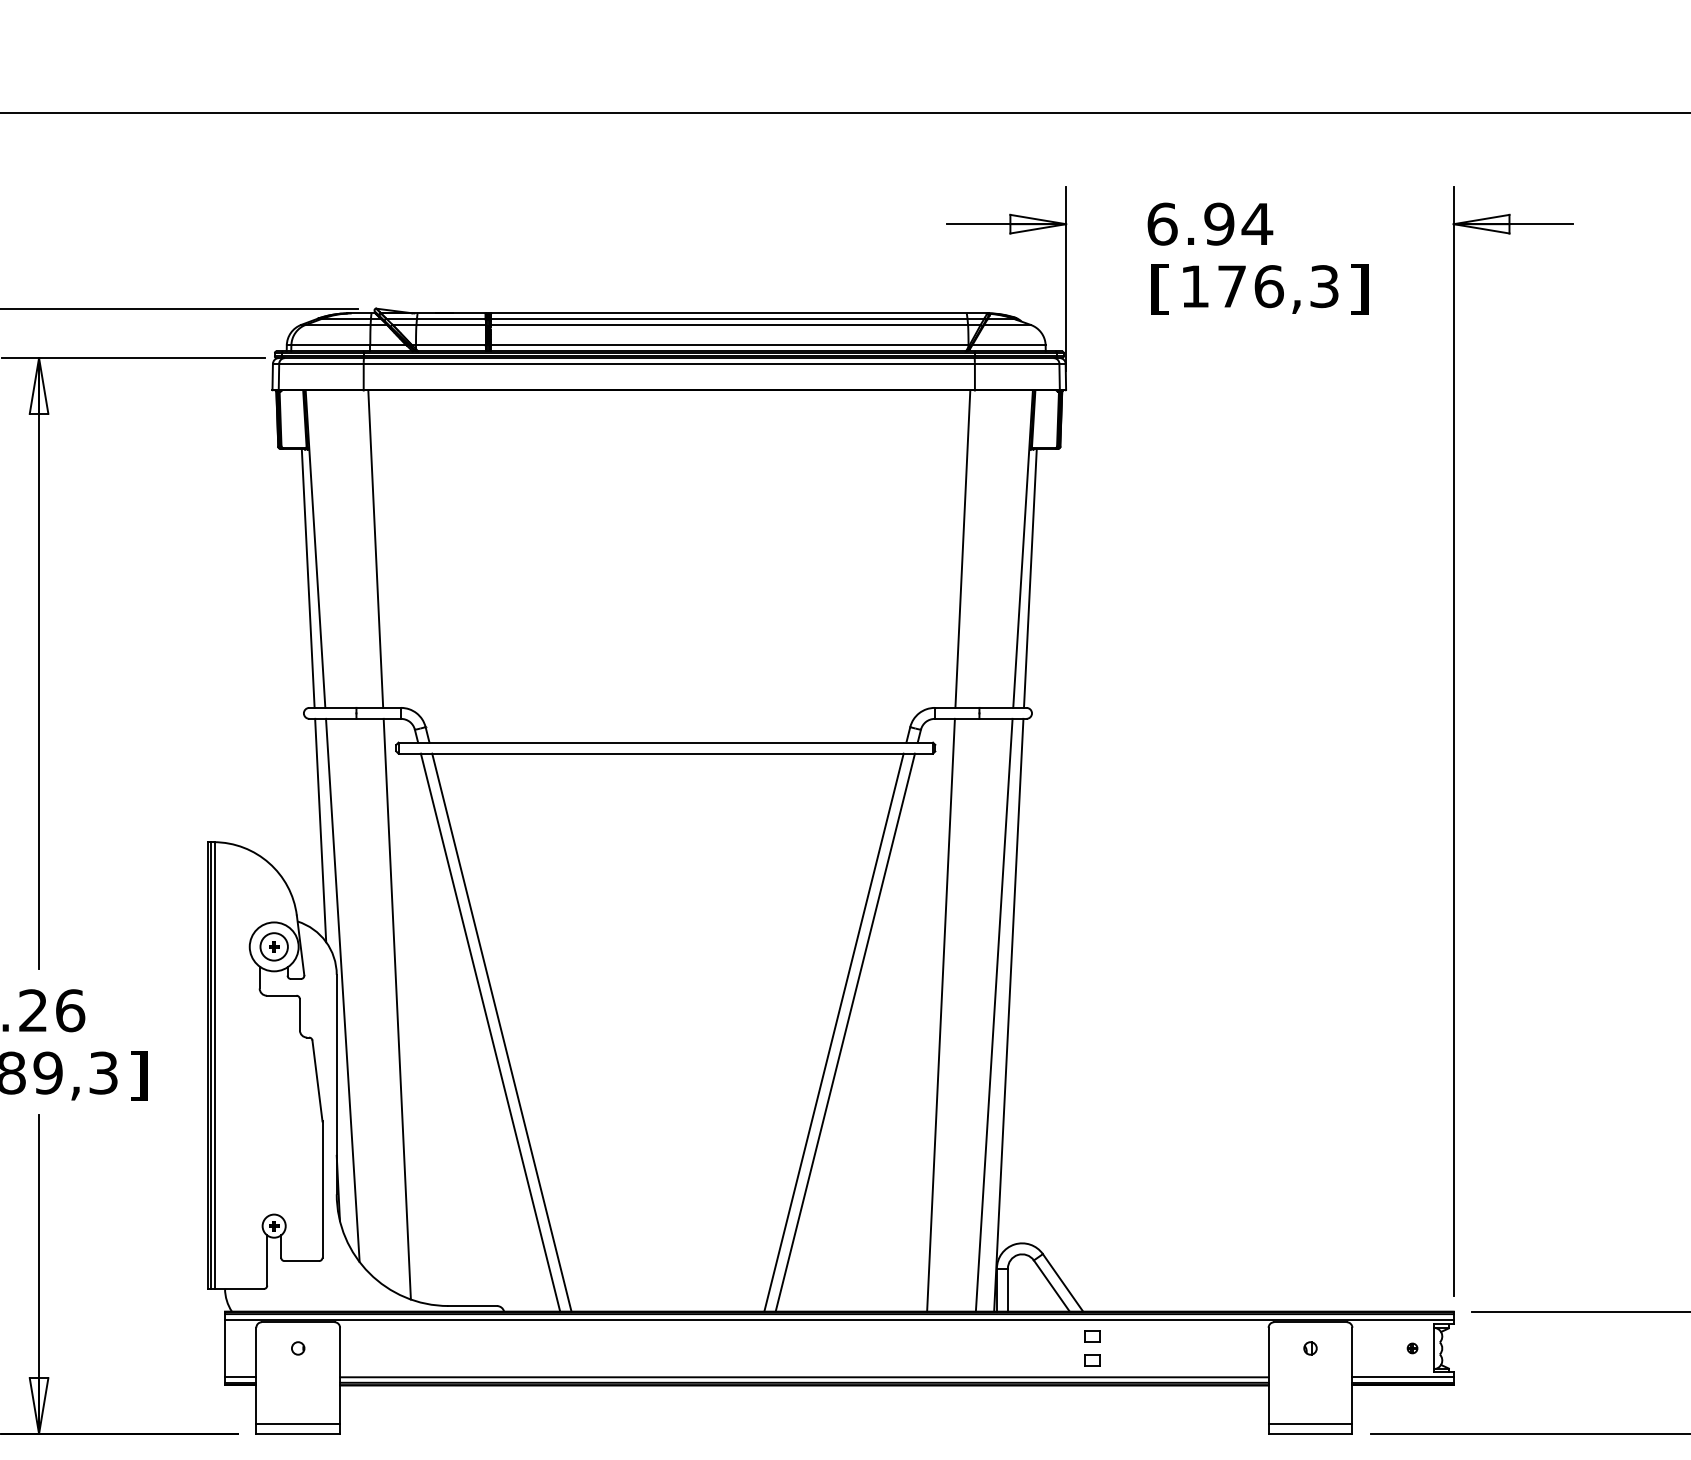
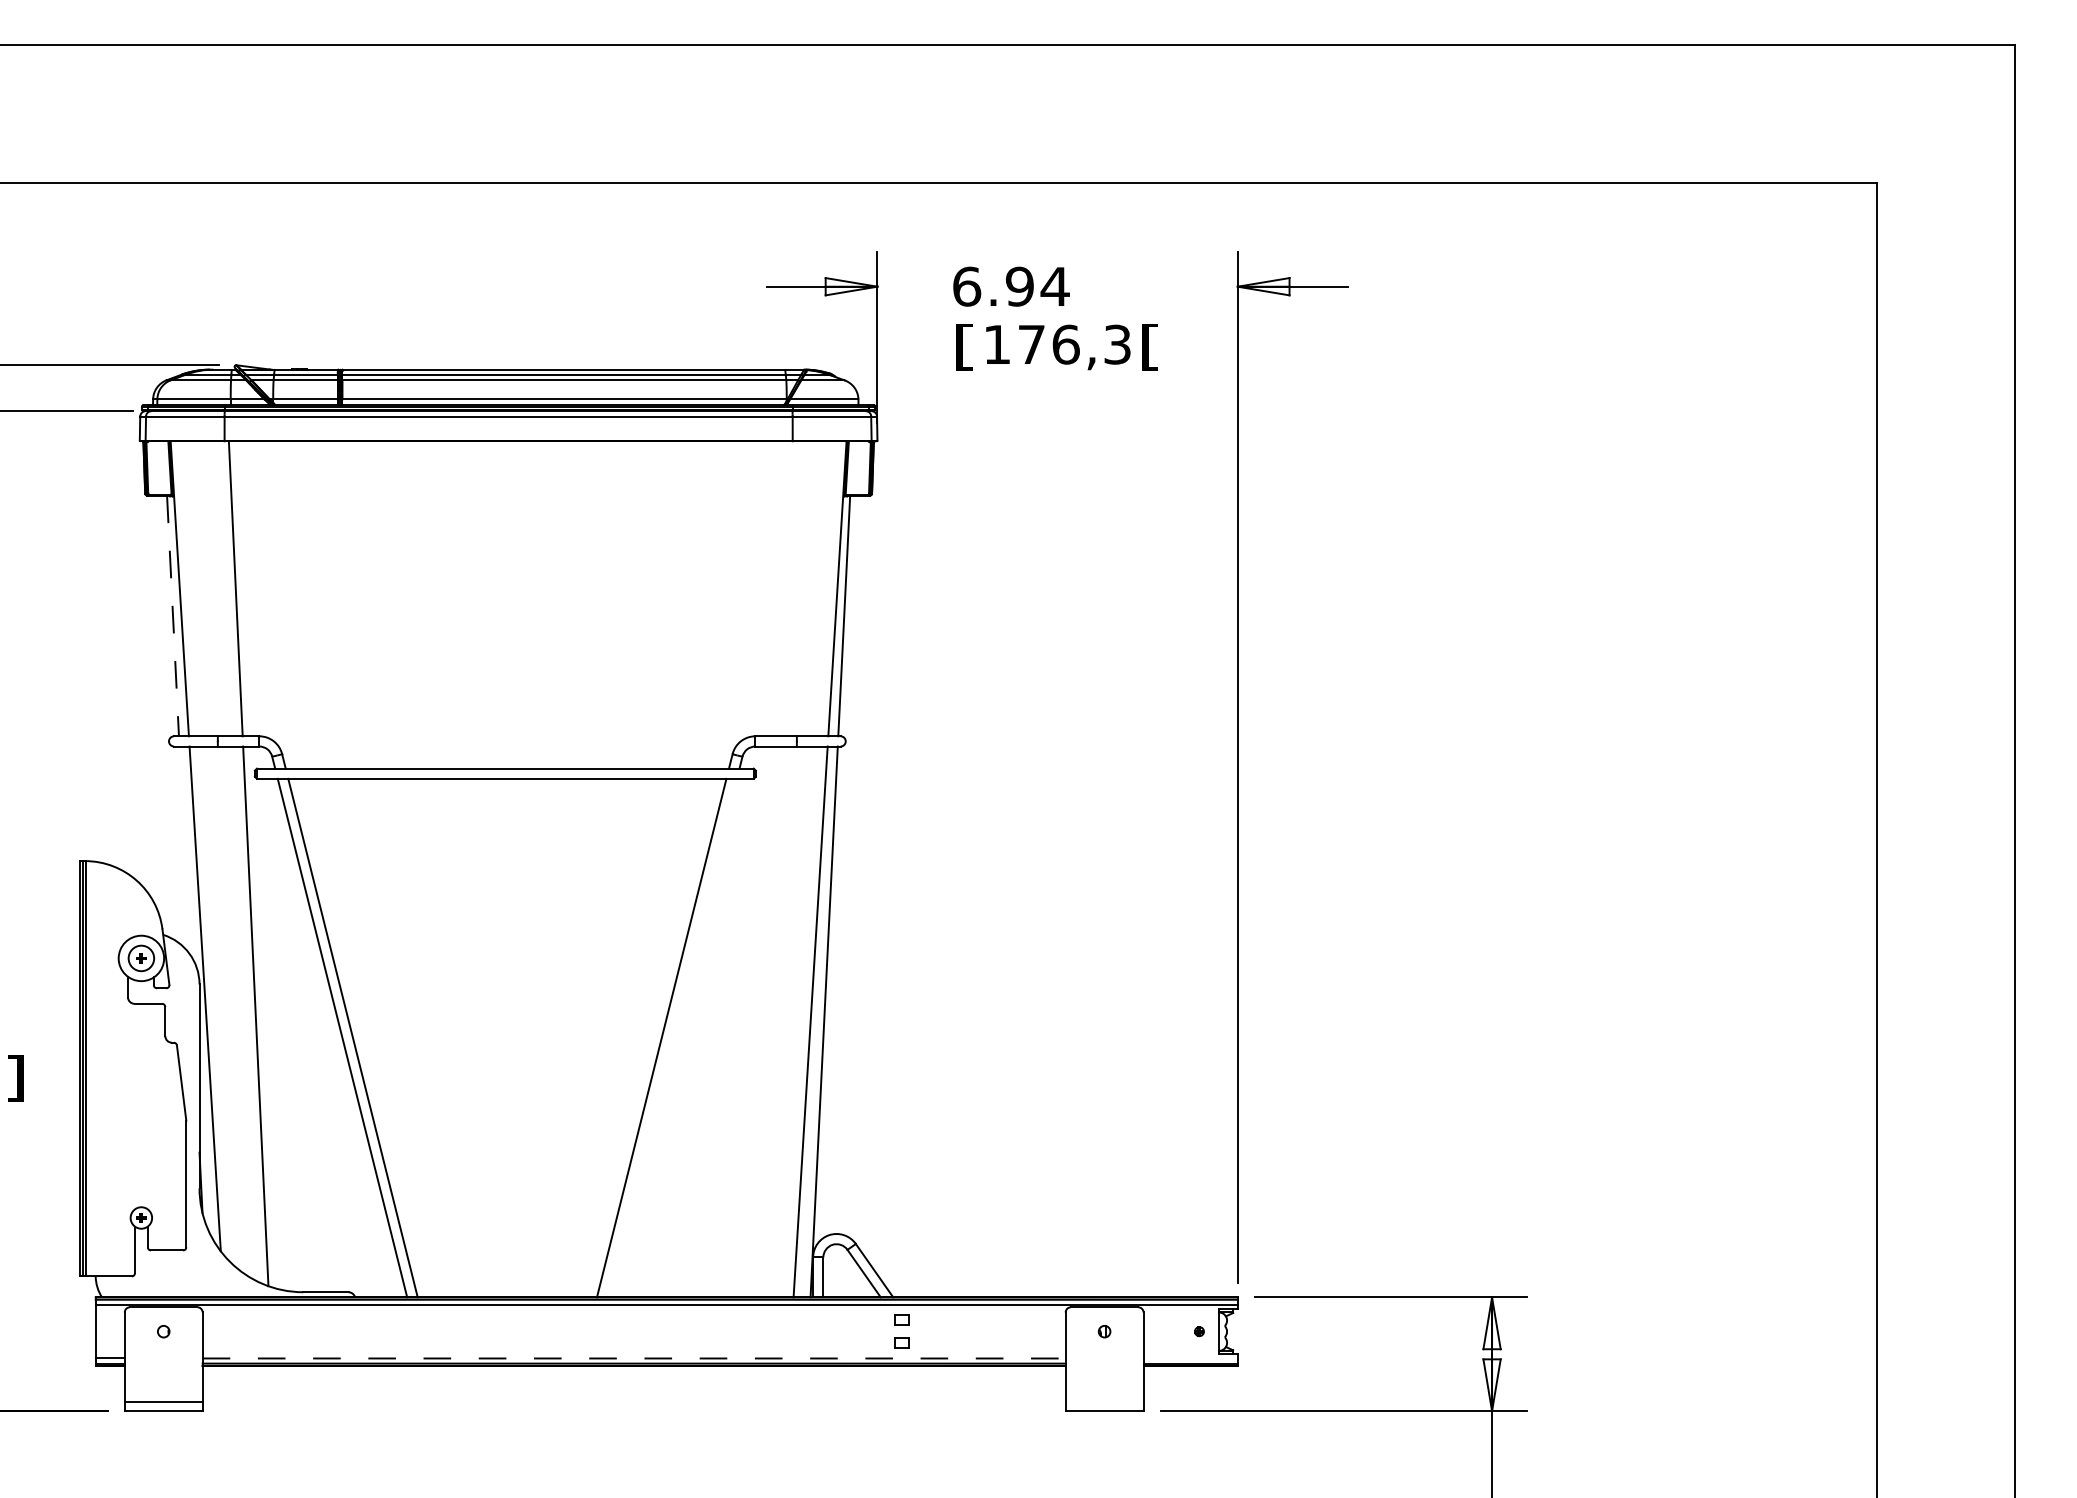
text: (1359, 289) -> (1150, 347), ] -> [
line: (962, 548) -> (781, 588), removed
line: (308, 577) -> (173, 615), solid -> dashed
line: (320, 830) -> (184, 850), removed
line: (941, 1014) -> (761, 1021), removed
line: (844, 1031) -> (671, 1037), removed
line: (804, 1377) -> (634, 1358), solid -> dashed
line: (1402, 1377) -> (1190, 1358), removed
line: (1310, 1423) -> (1104, 1401), removed

